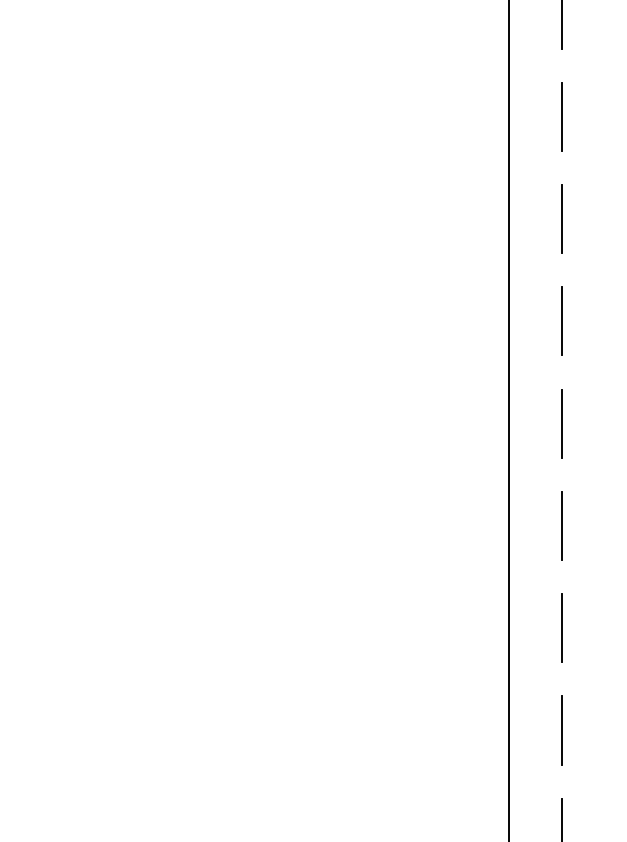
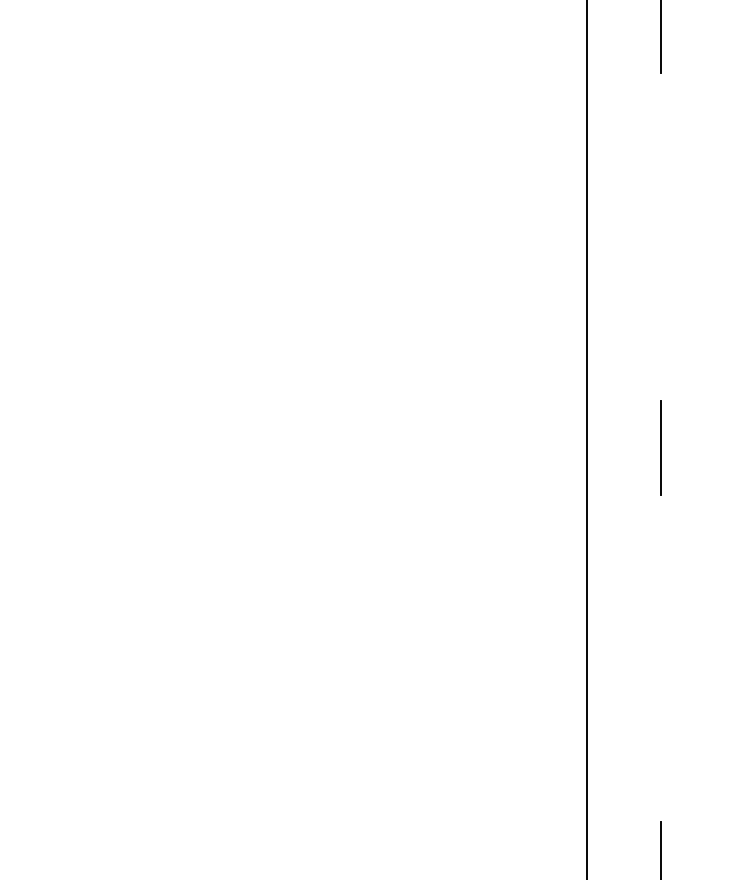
line: (562, 321) -> (661, 166), removed
line: (561, 423) -> (659, 307), removed
line: (562, 628) -> (661, 588), removed
line: (562, 730) -> (661, 728), removed

